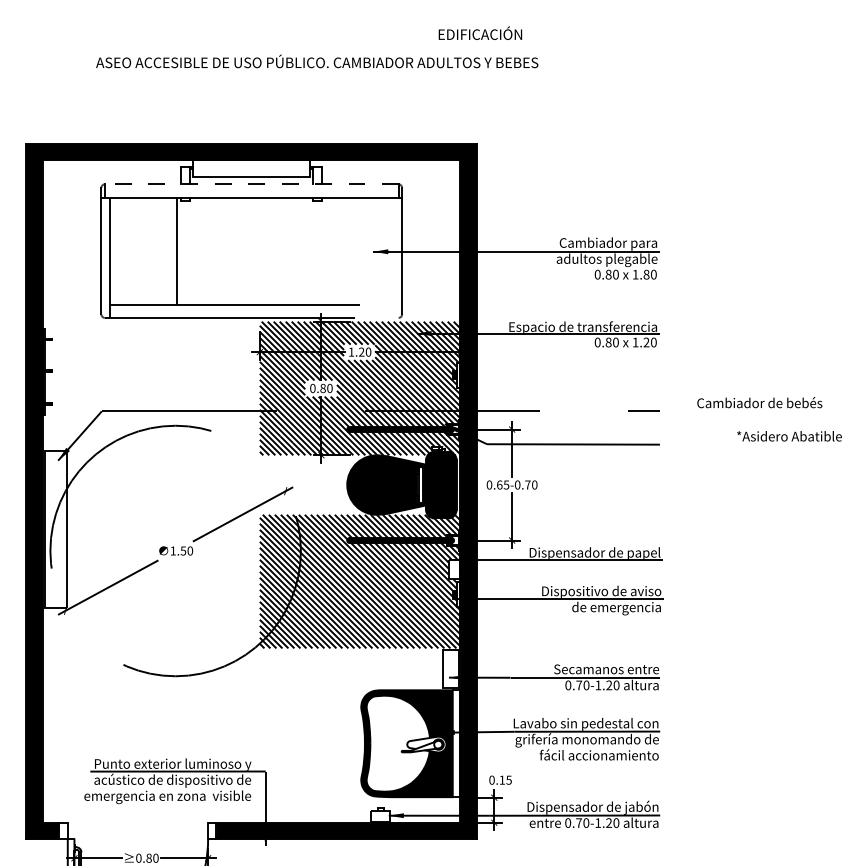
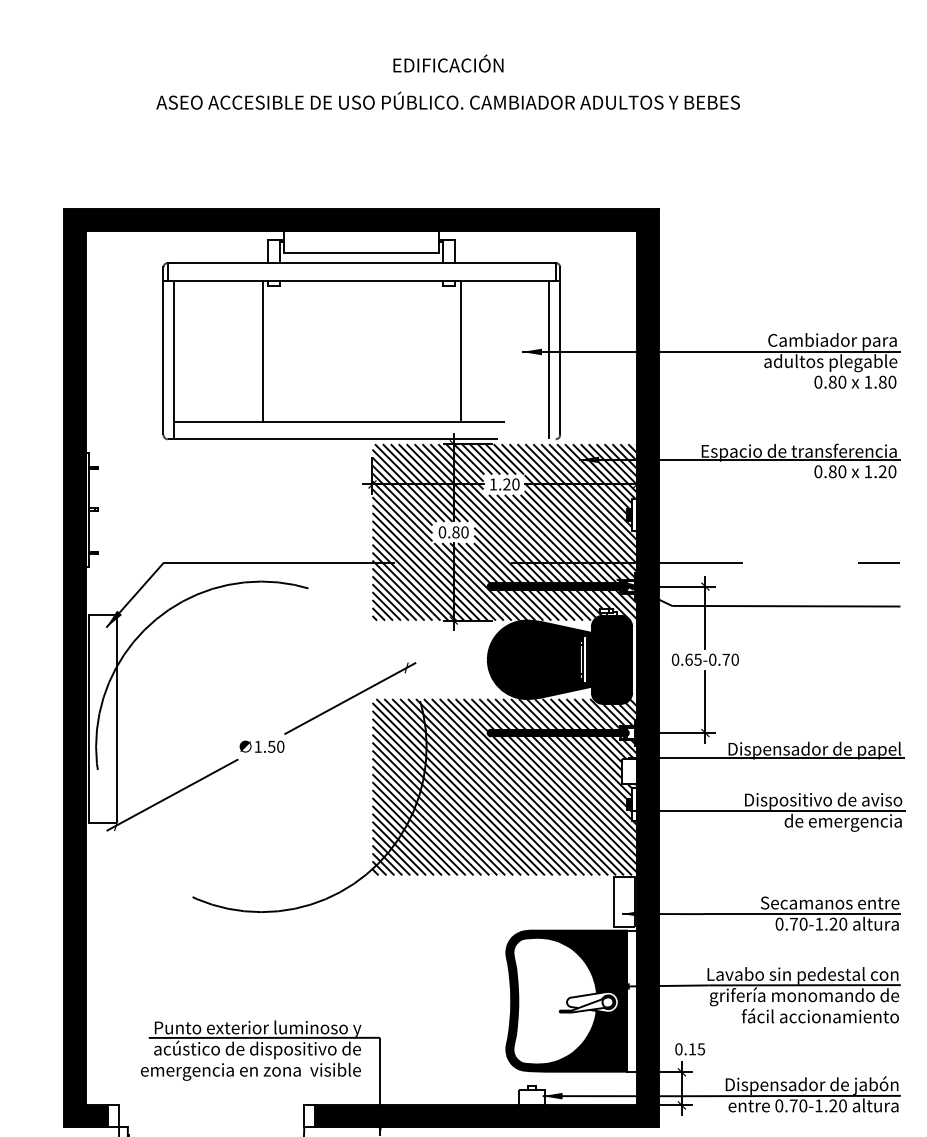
text: (480, 32) -> (448, 62), moved
line: (251, 184) -> (361, 263), dashed -> solid
line: (326, 250) -> (460, 350), added
line: (393, 257) -> (548, 359), added

